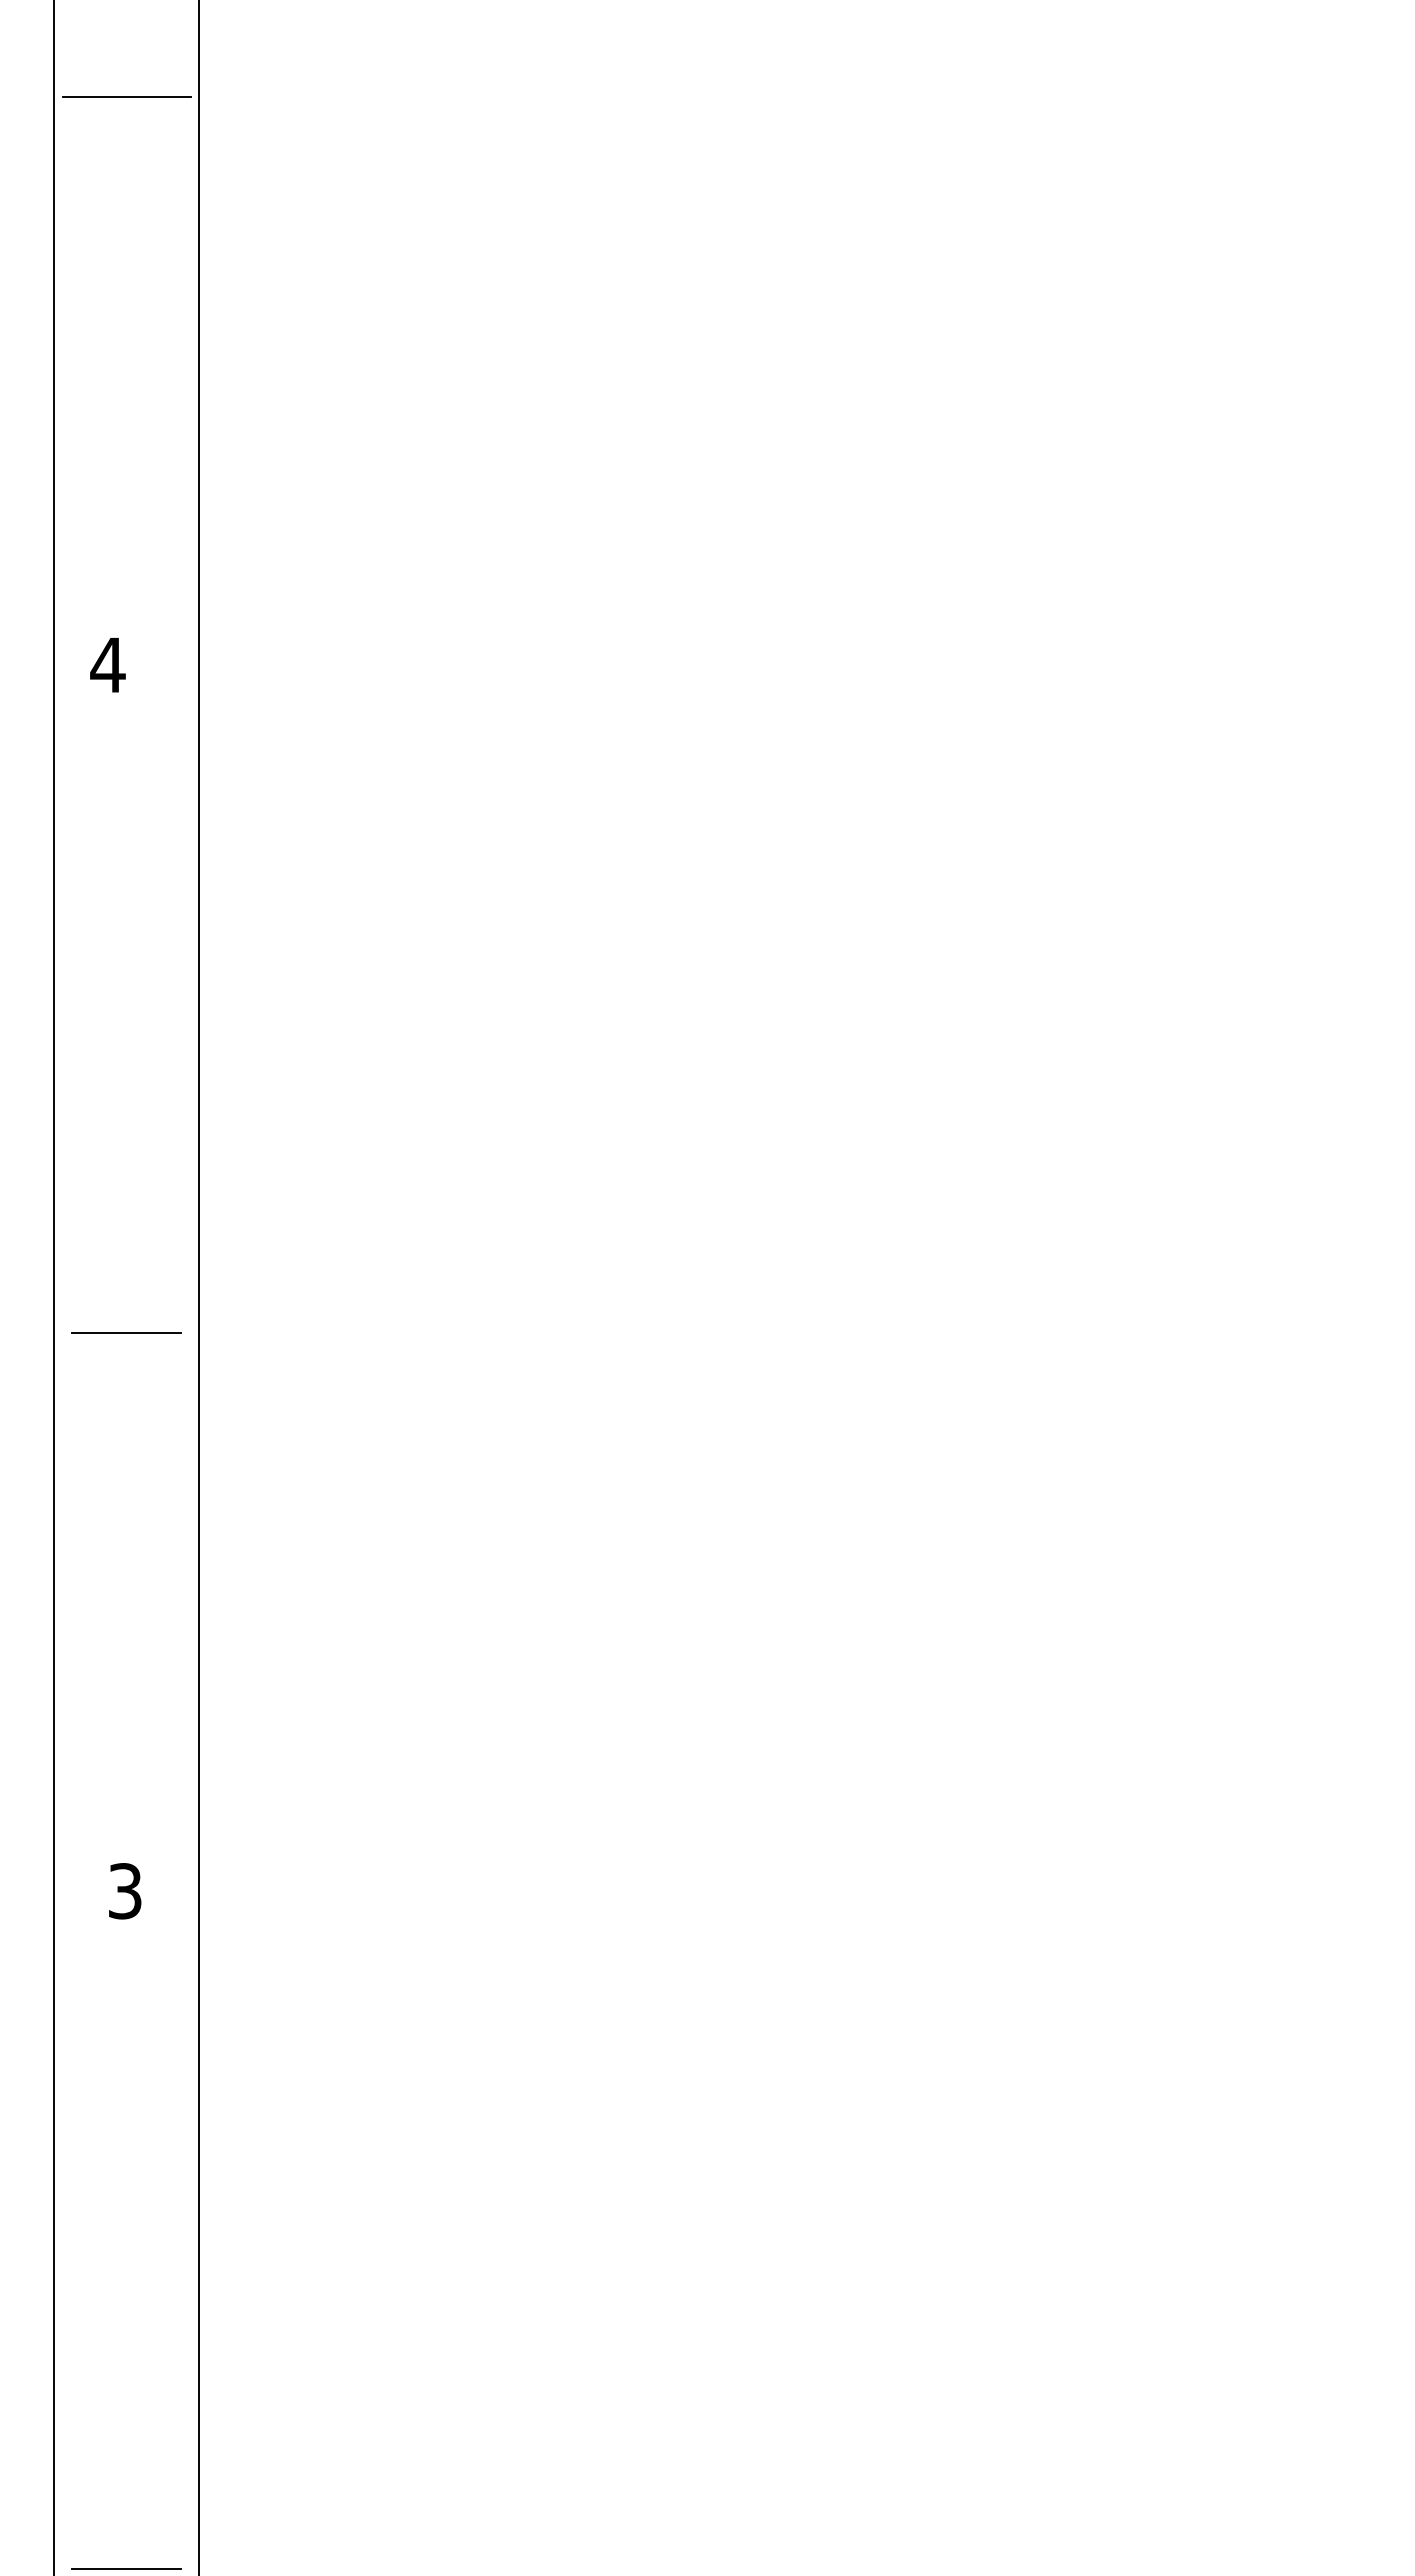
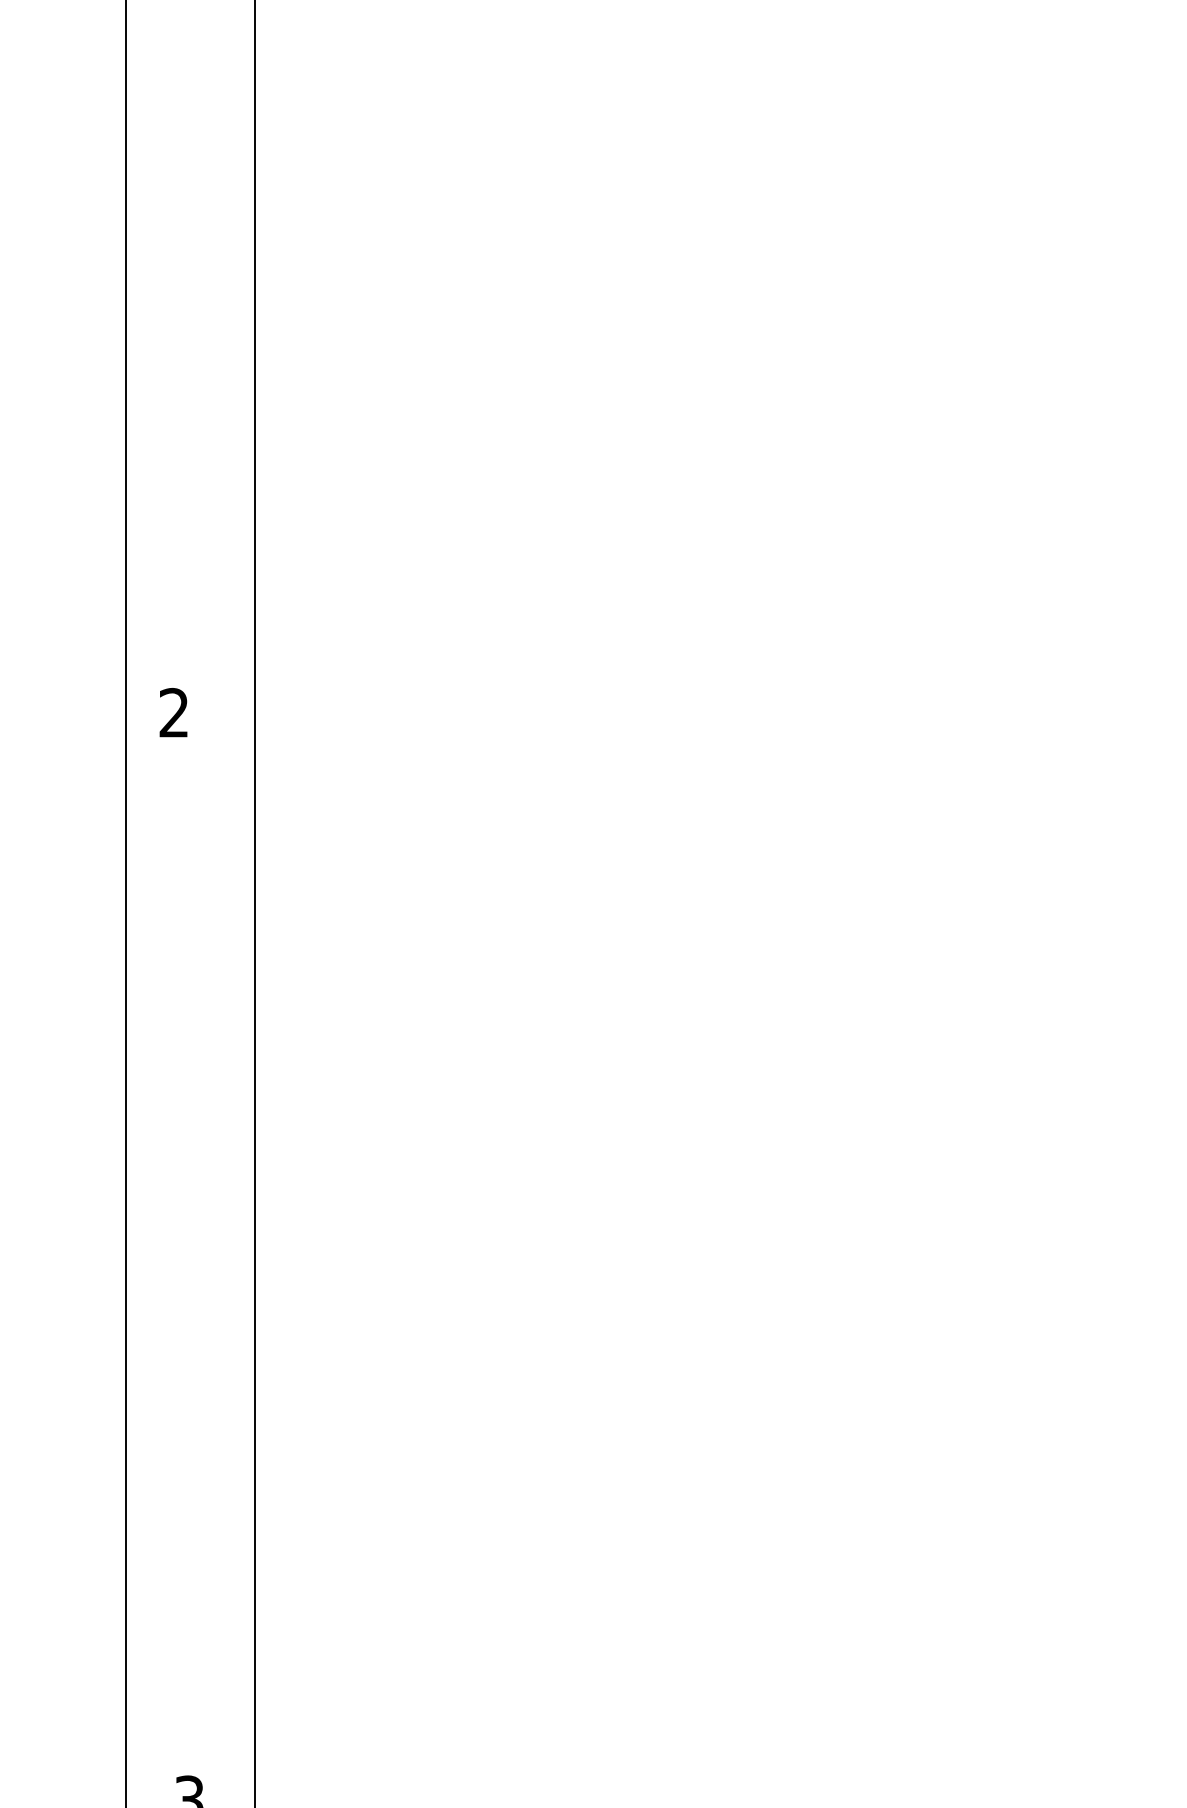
line: (126, 97) -> (190, 209), removed
text: (107, 664) -> (173, 712), 4 -> 2
line: (126, 1332) -> (190, 1304), removed

